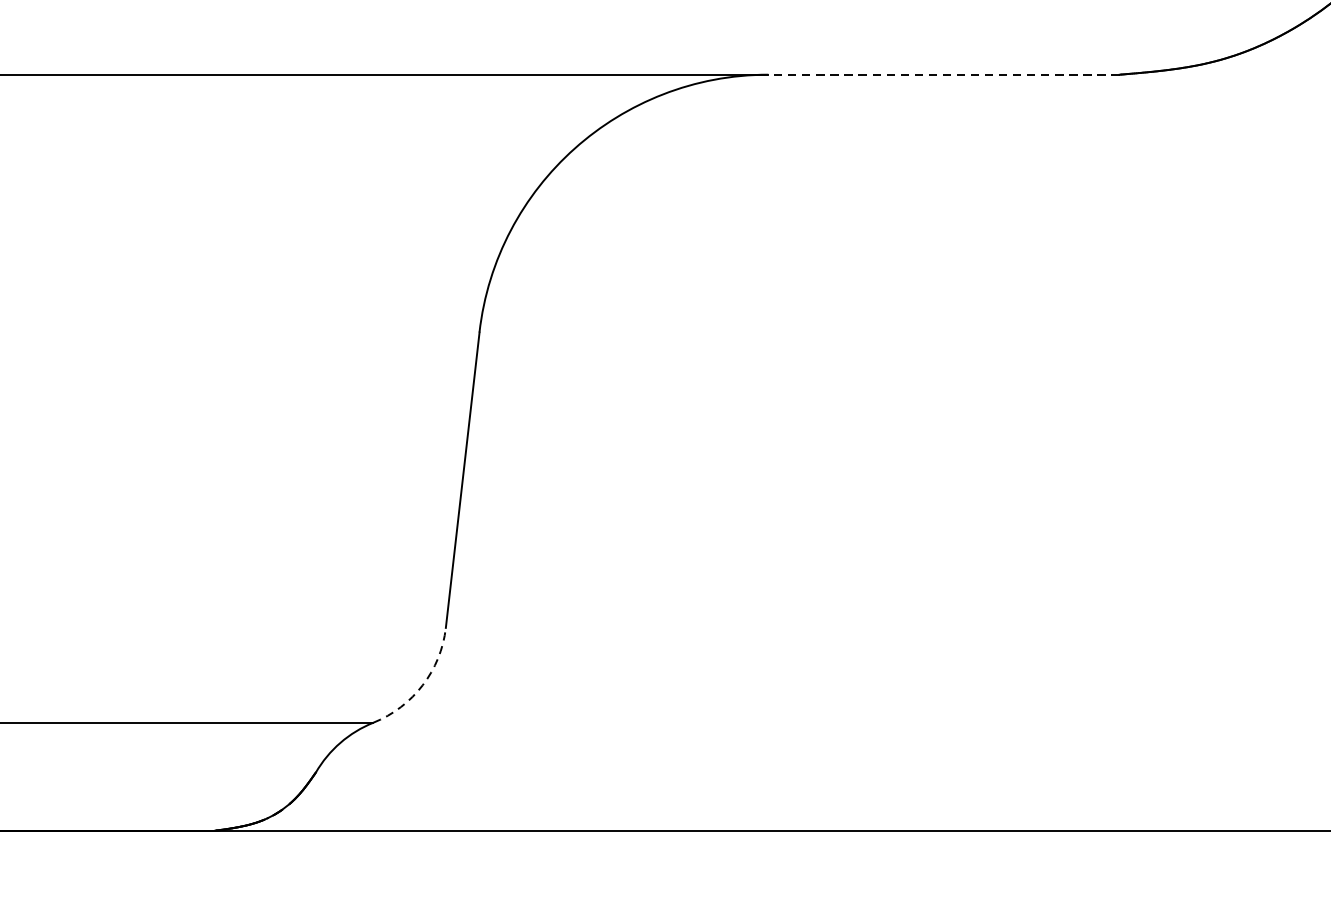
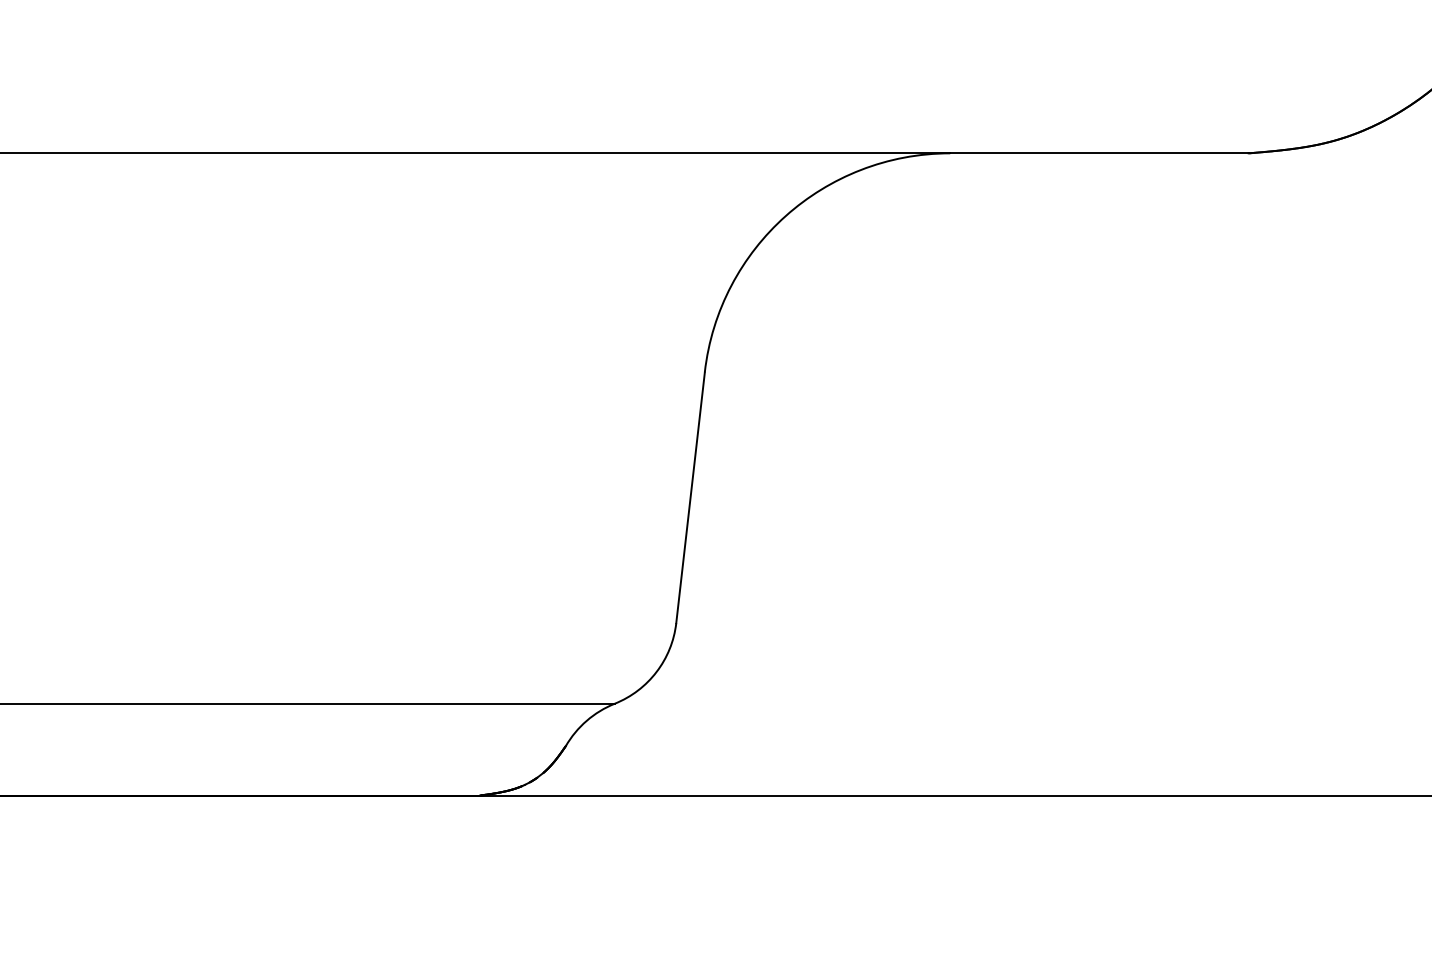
line: (942, 74) -> (1098, 153), dashed -> solid
arc: (422, 684) -> (656, 671), dashed -> solid

